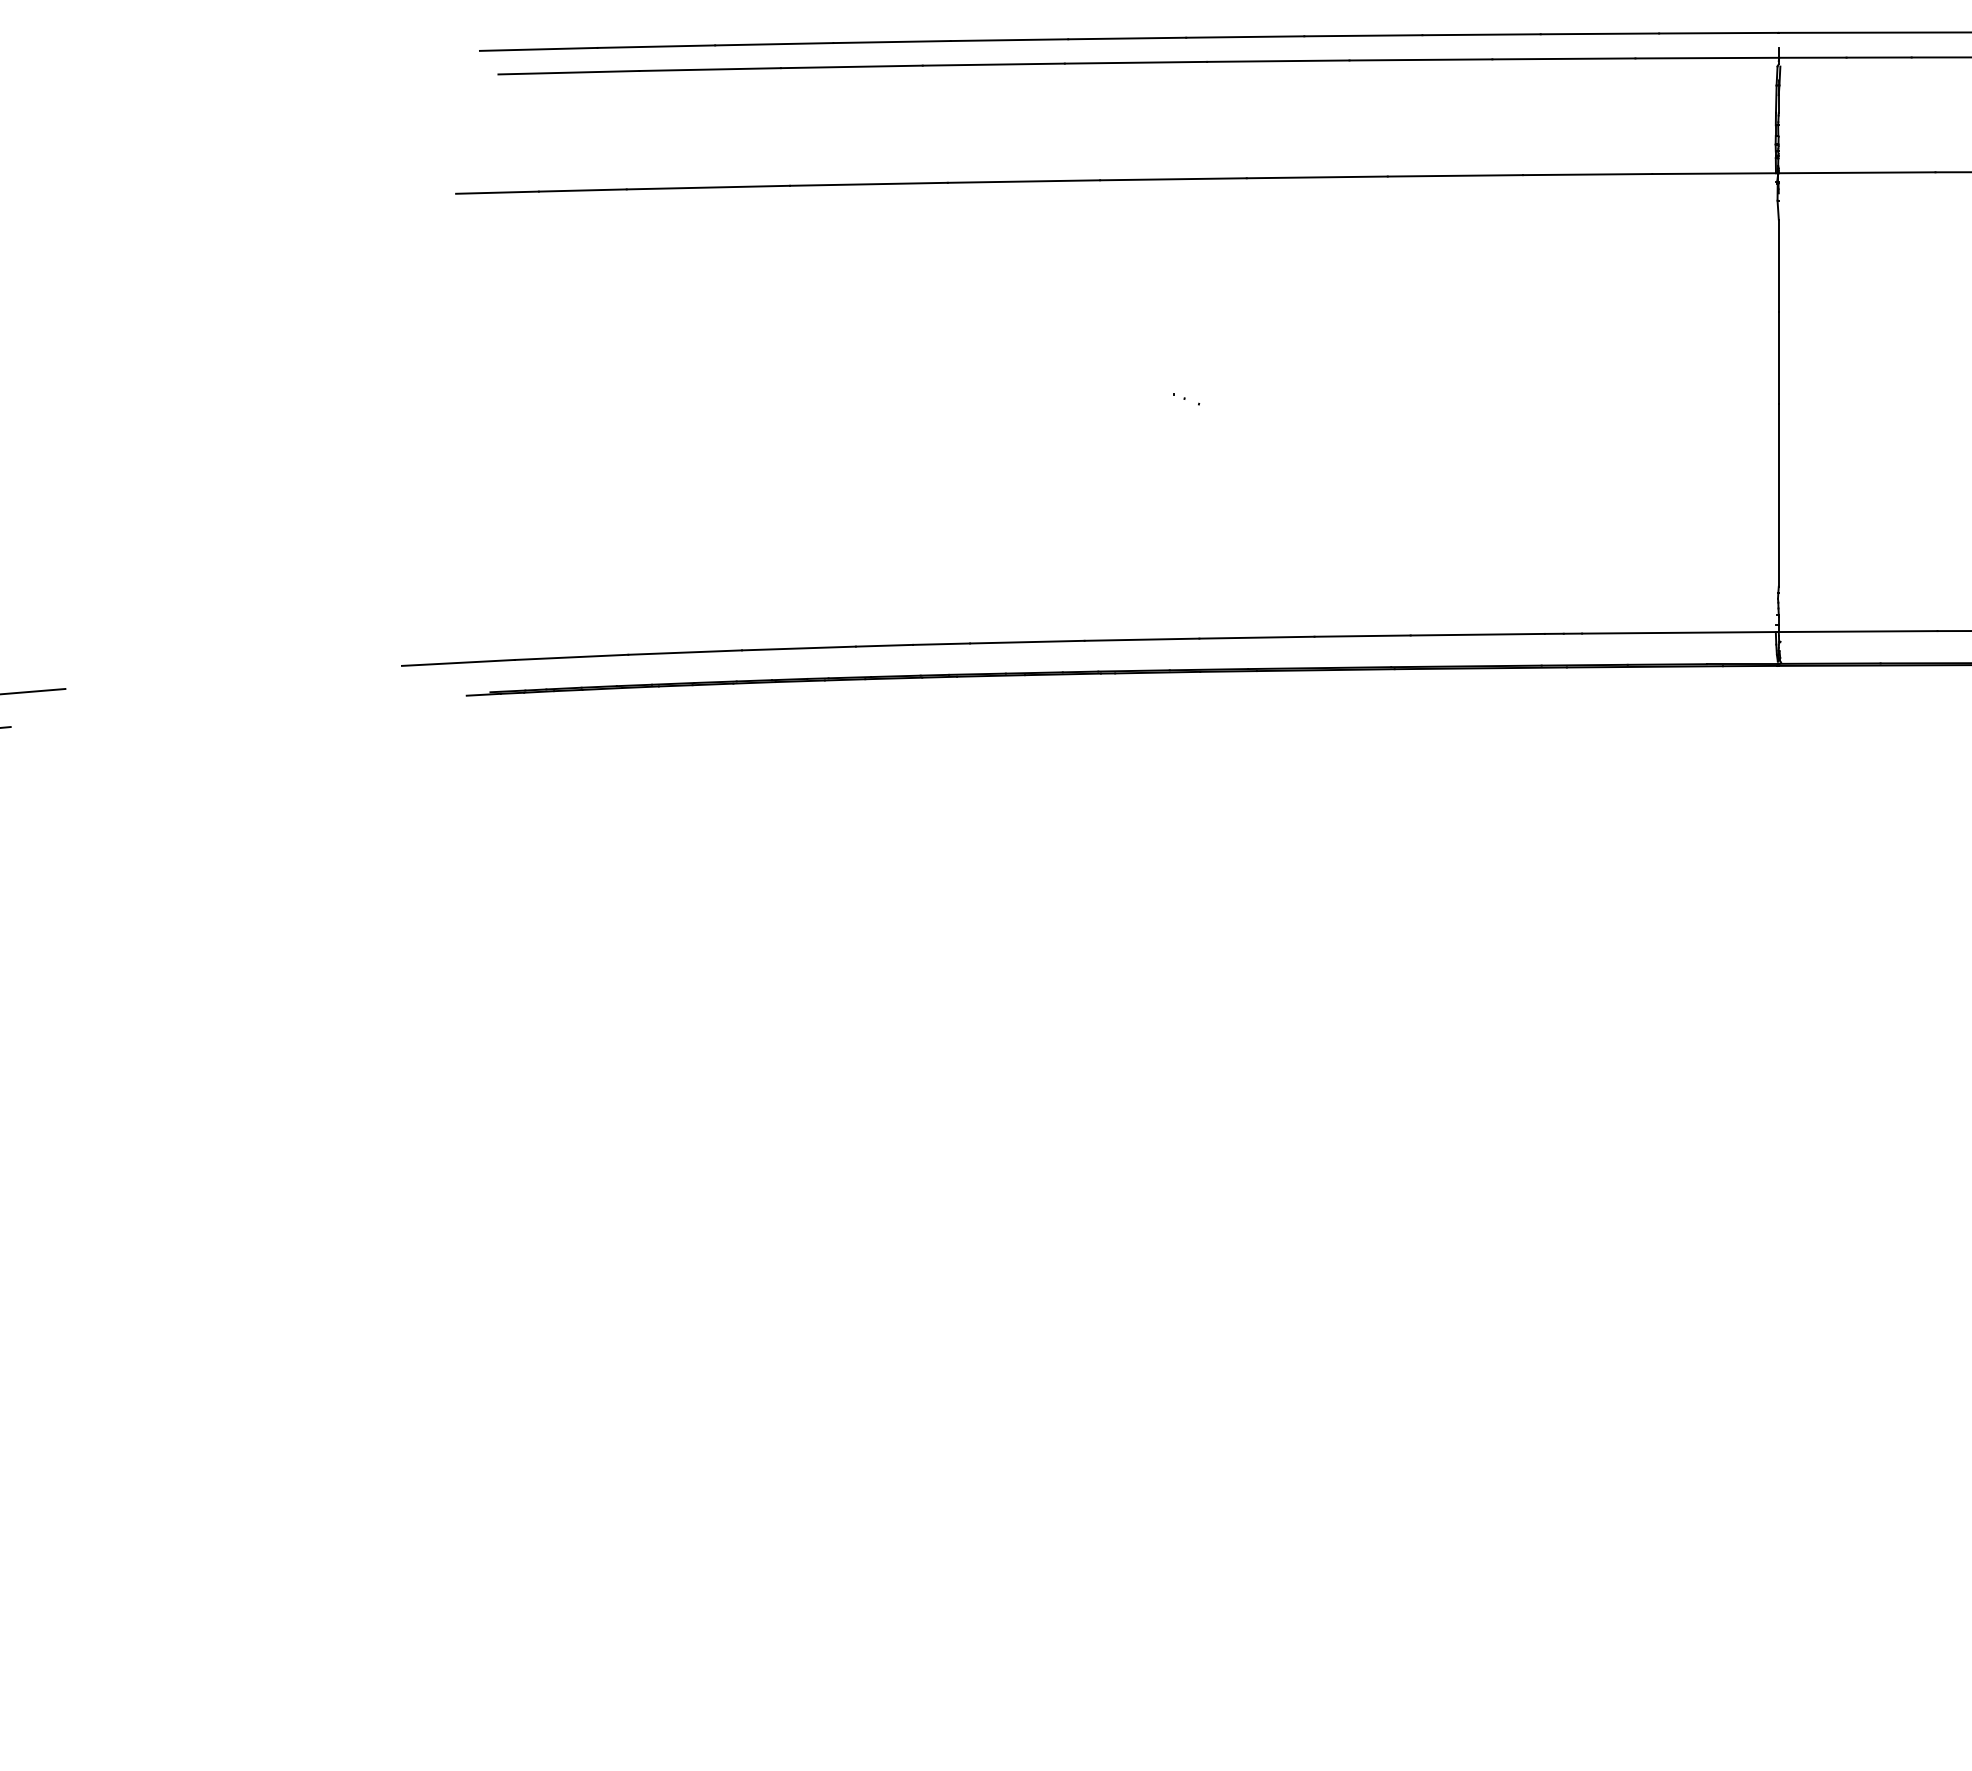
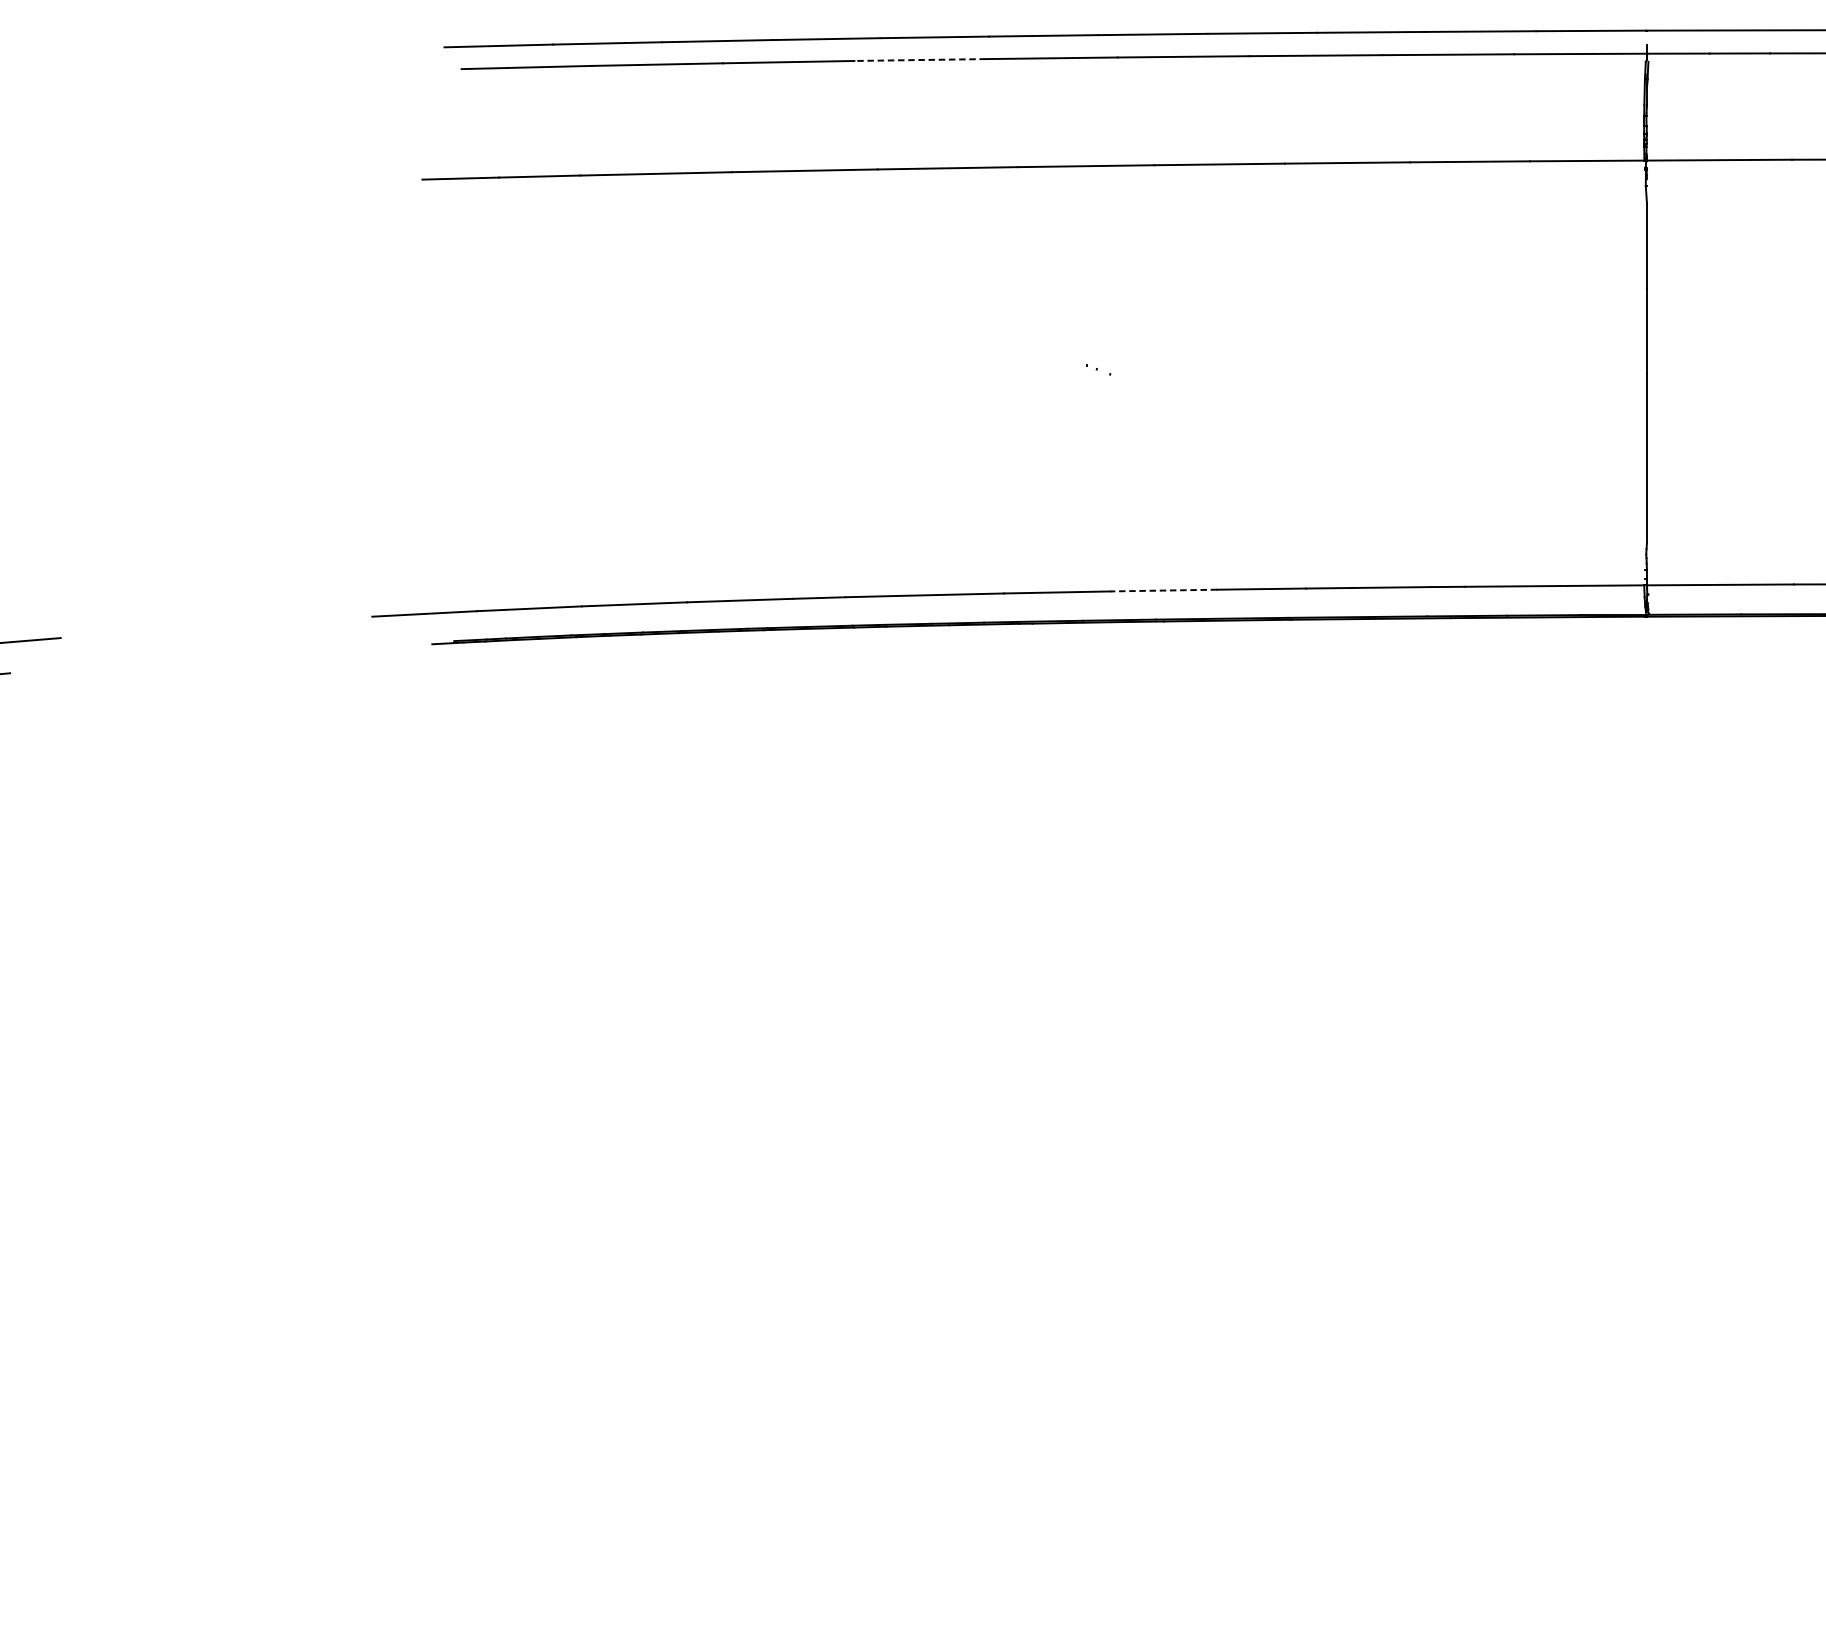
line: (993, 64) -> (919, 59), solid -> dashed
line: (1256, 637) -> (1163, 590), solid -> dashed

